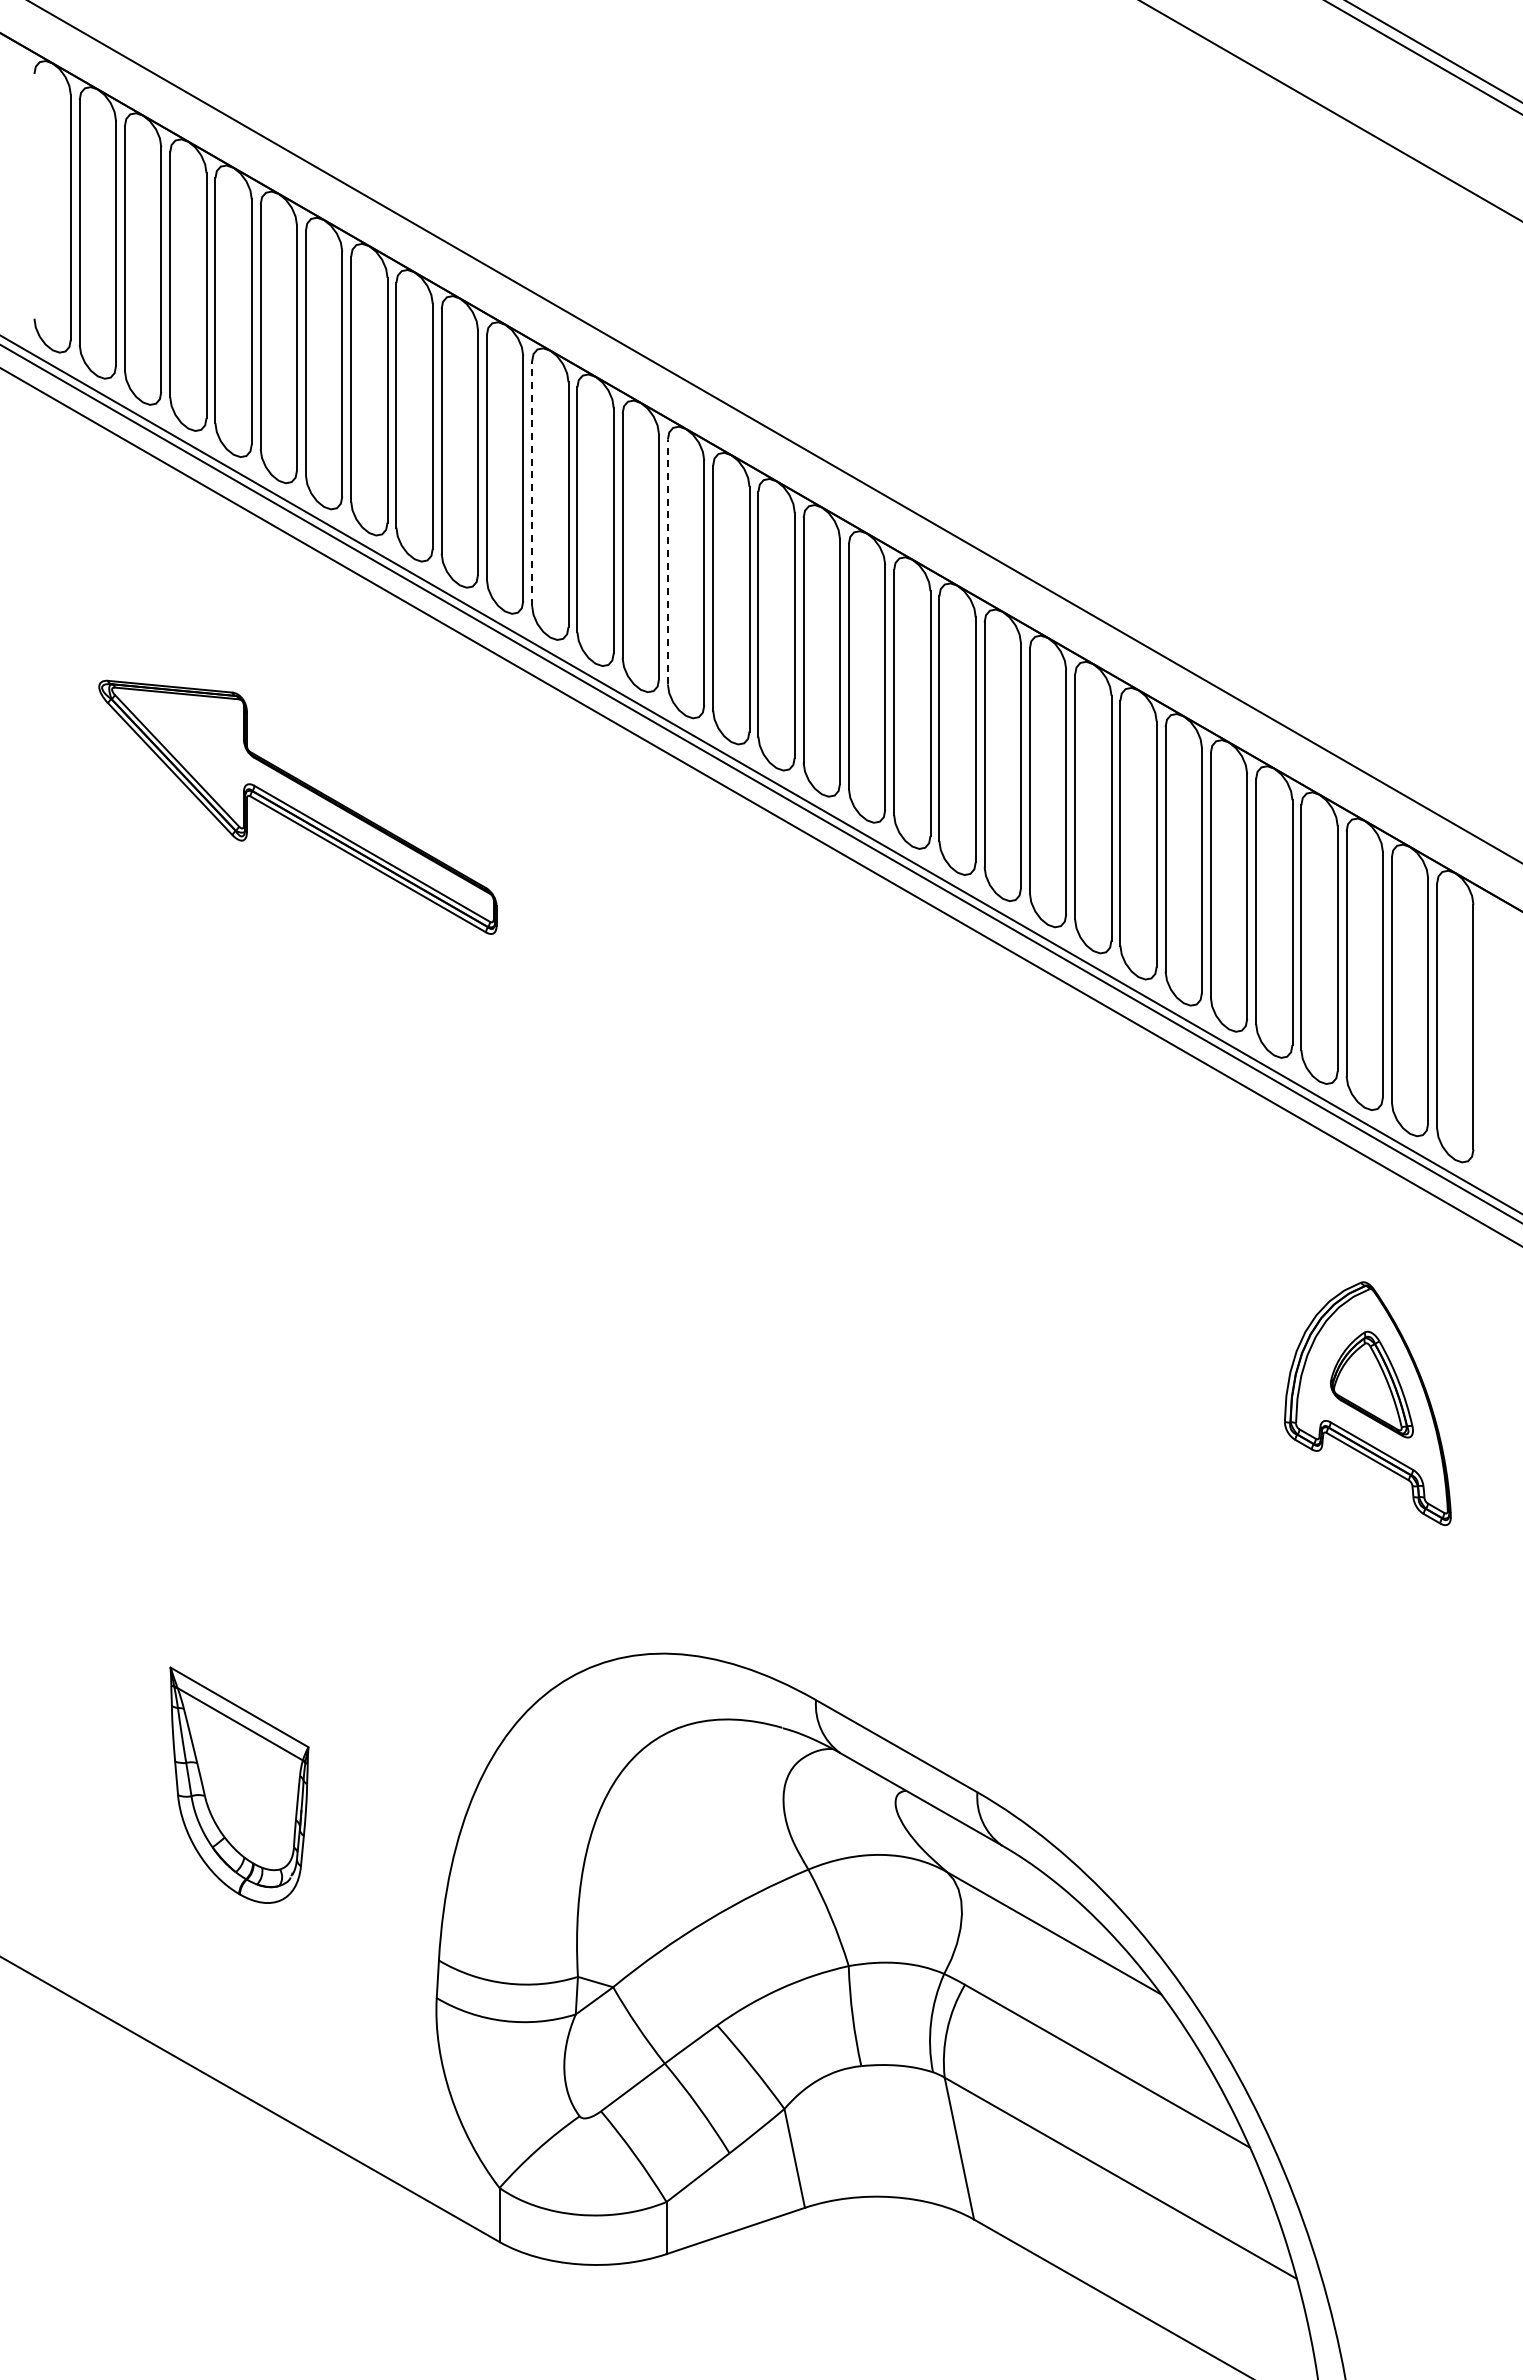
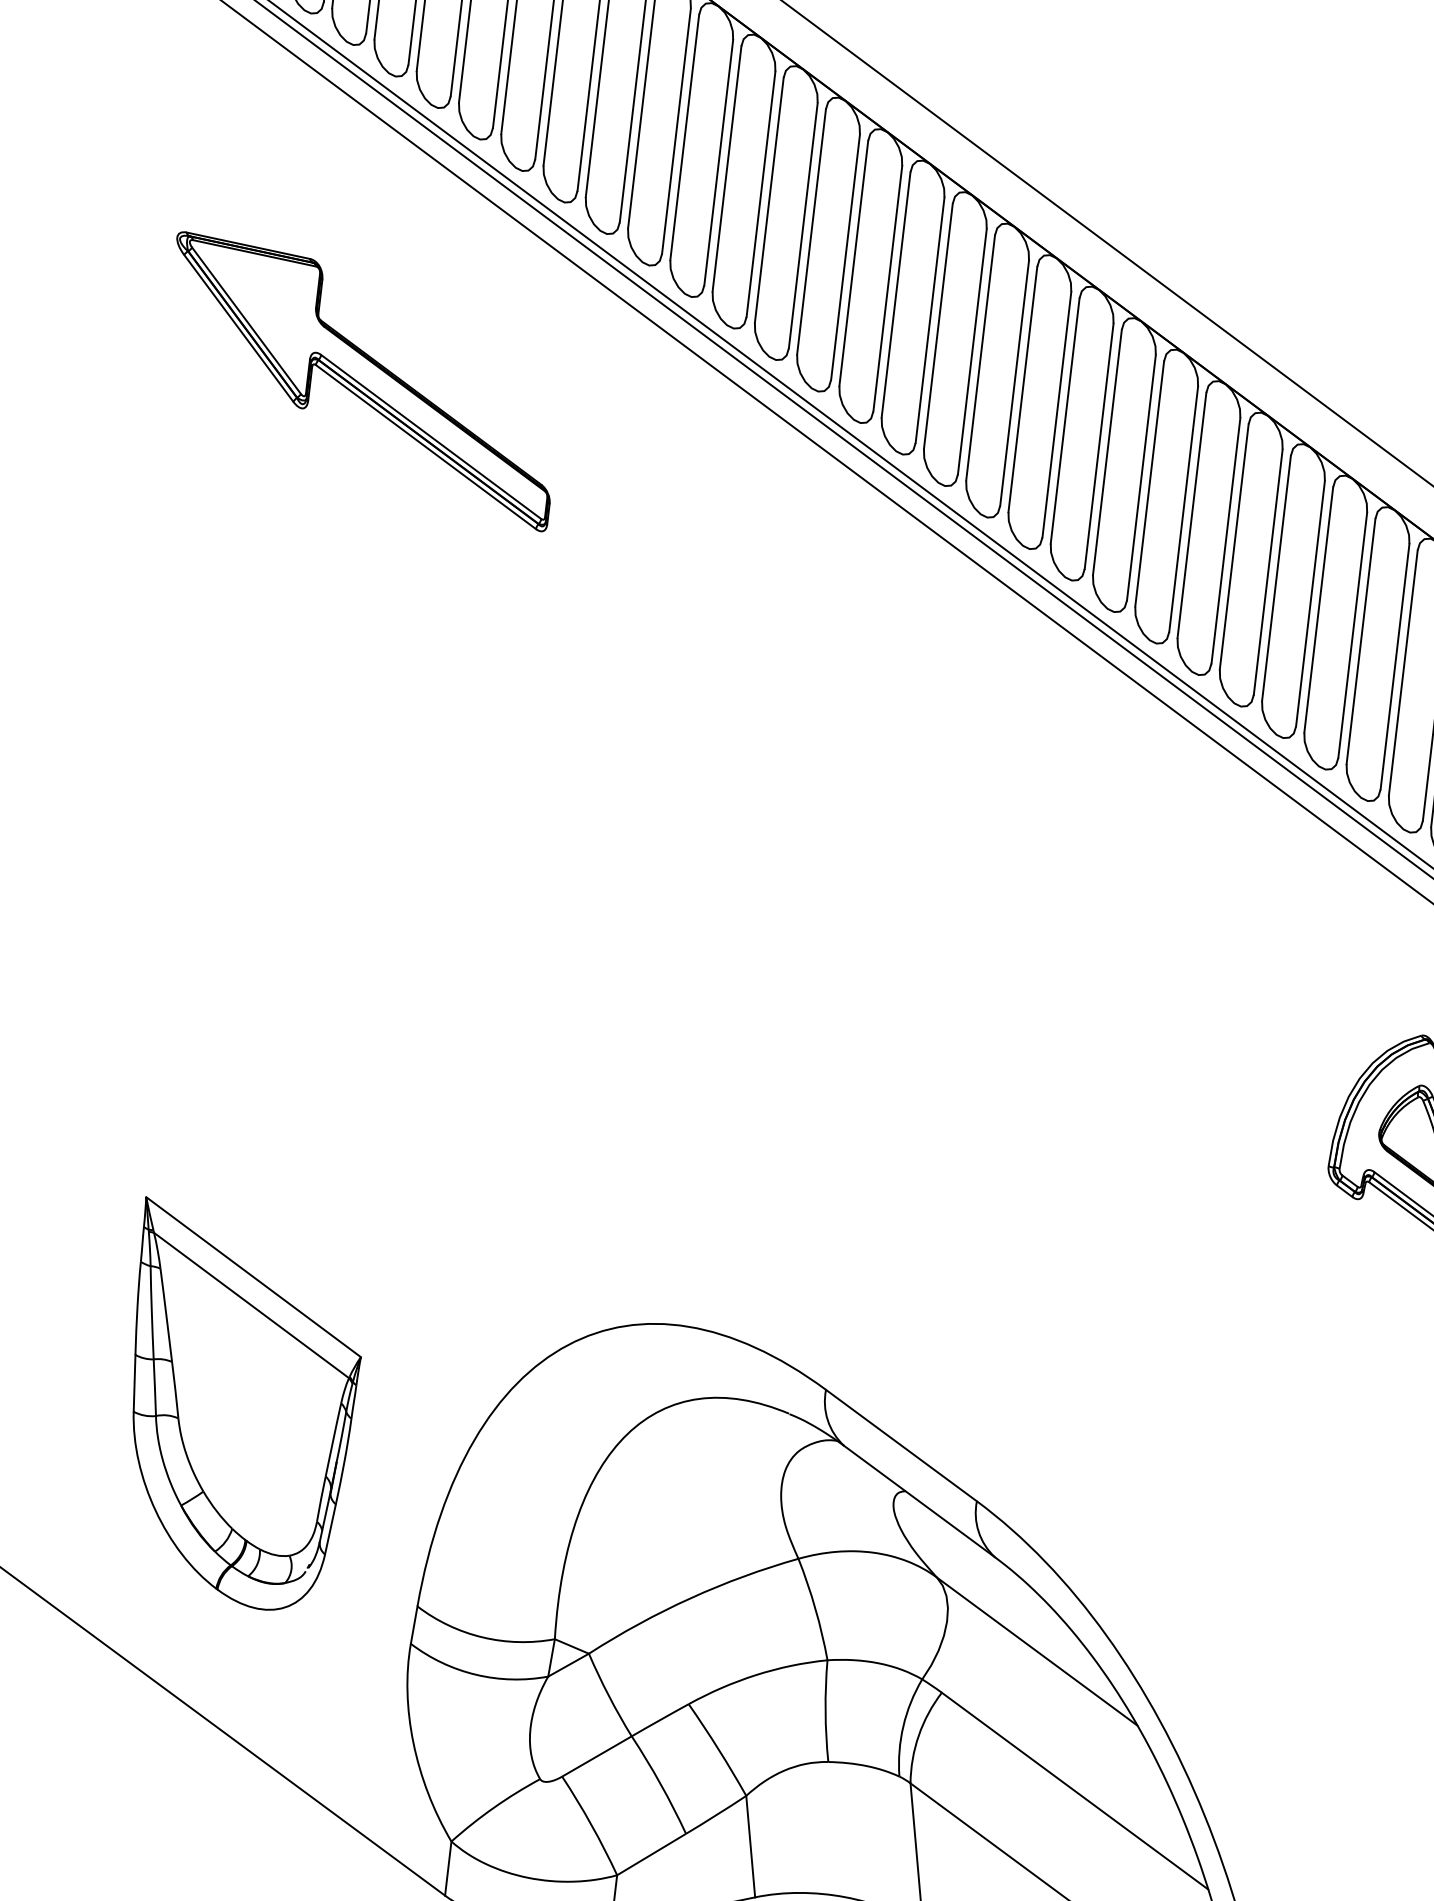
line: (532, 483) -> (685, 137), dashed -> solid
line: (667, 561) -> (811, 231), dashed -> solid
part: (297, 806) -> (361, 380), moved
part: (239, 1785) -> (238, 1407), size x1.67

